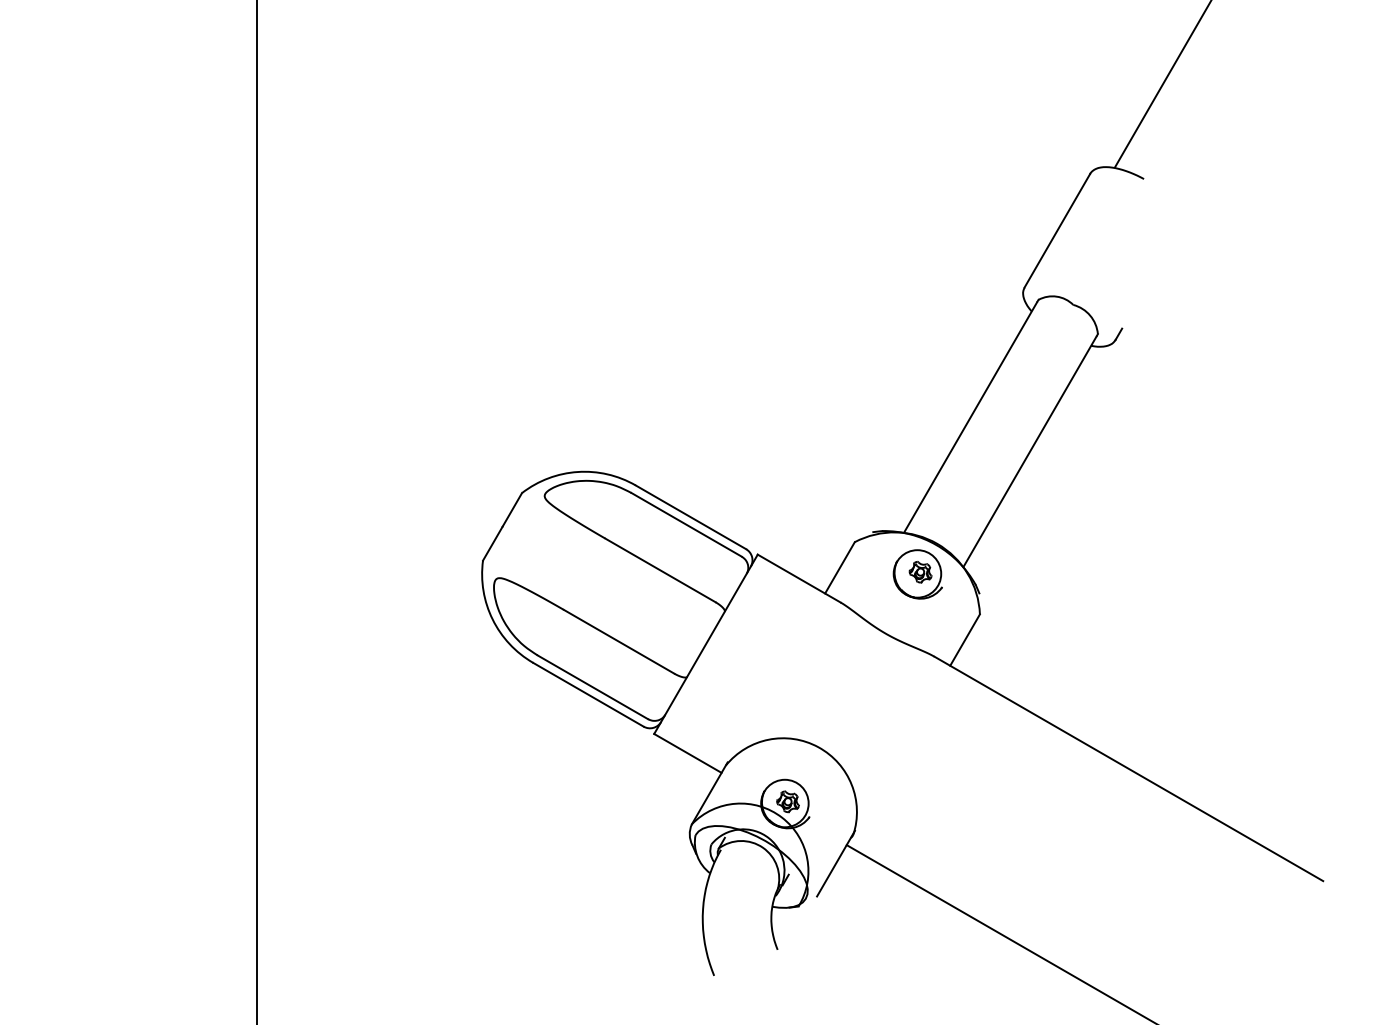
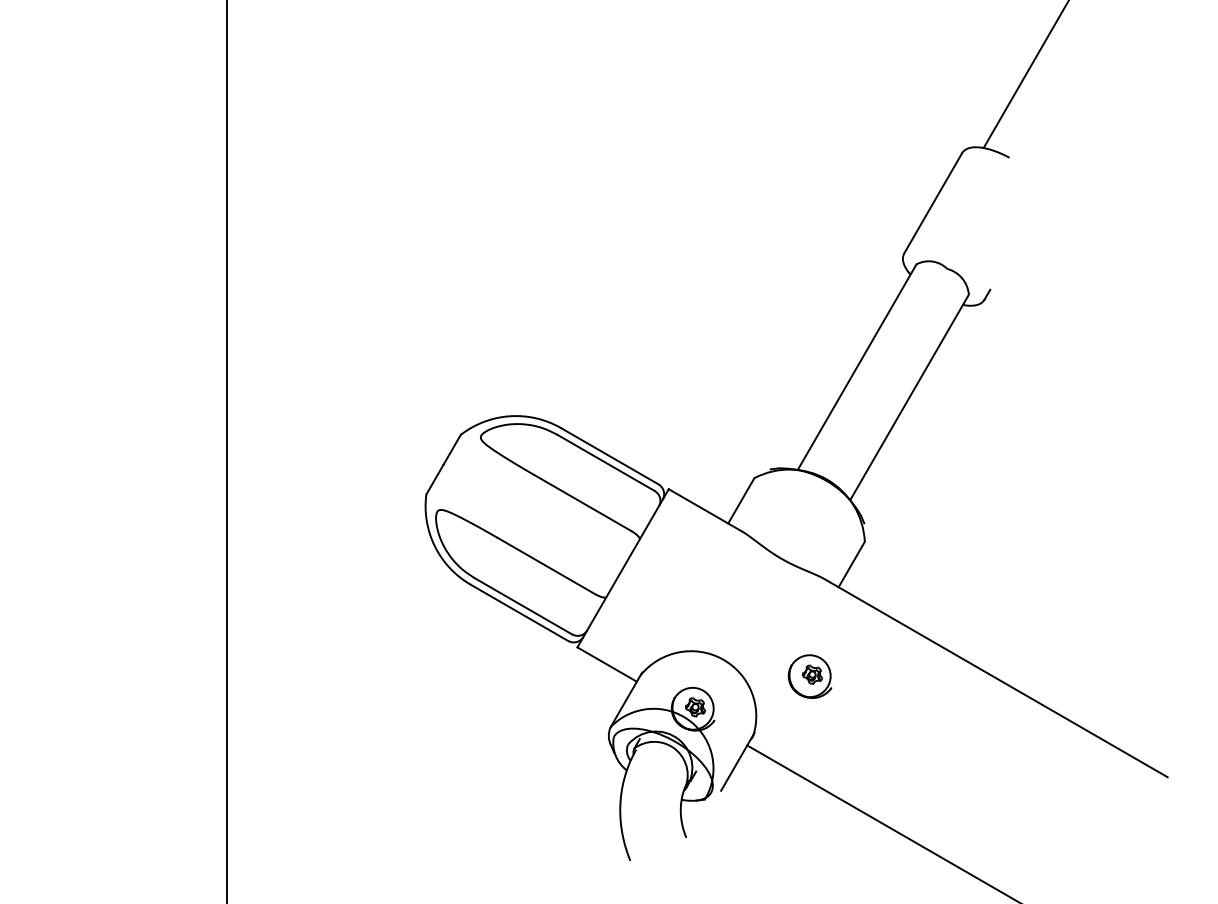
part: (917, 574) -> (809, 676), moved

